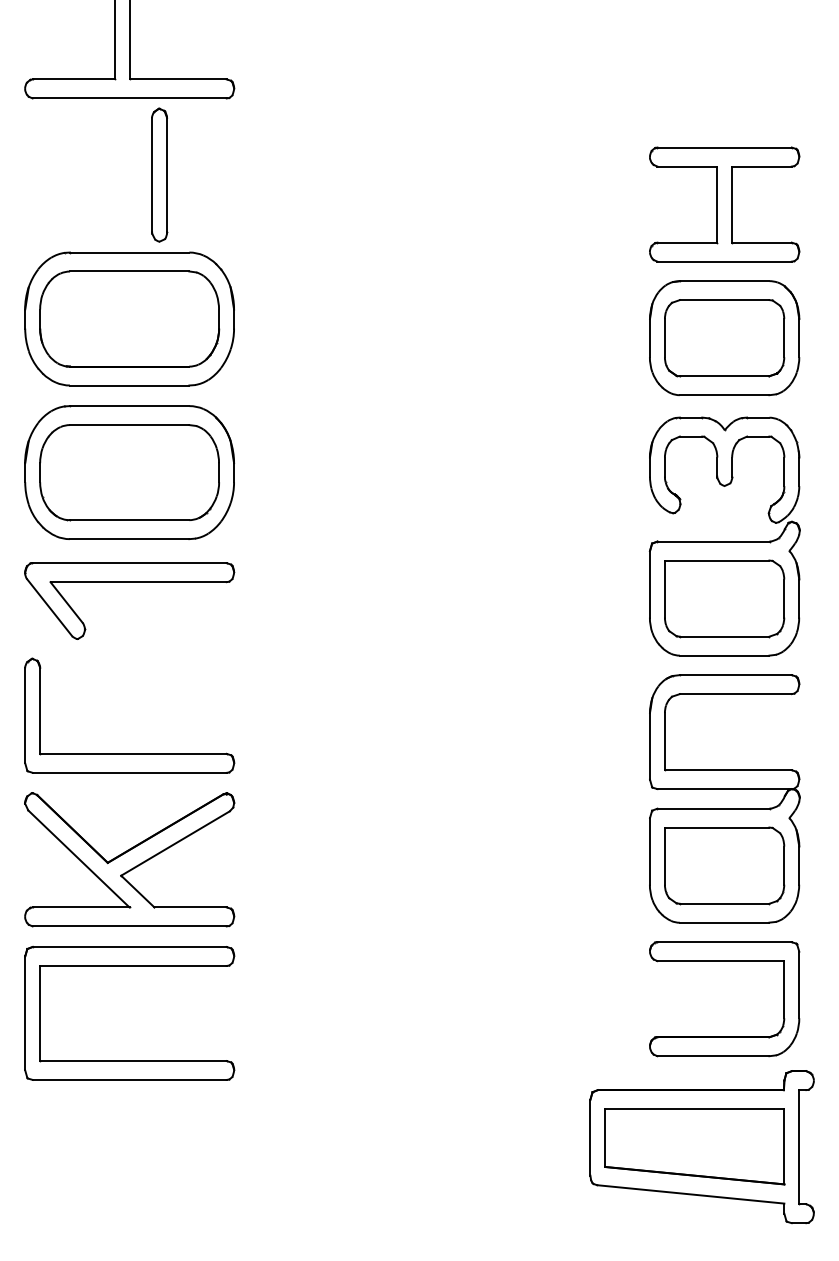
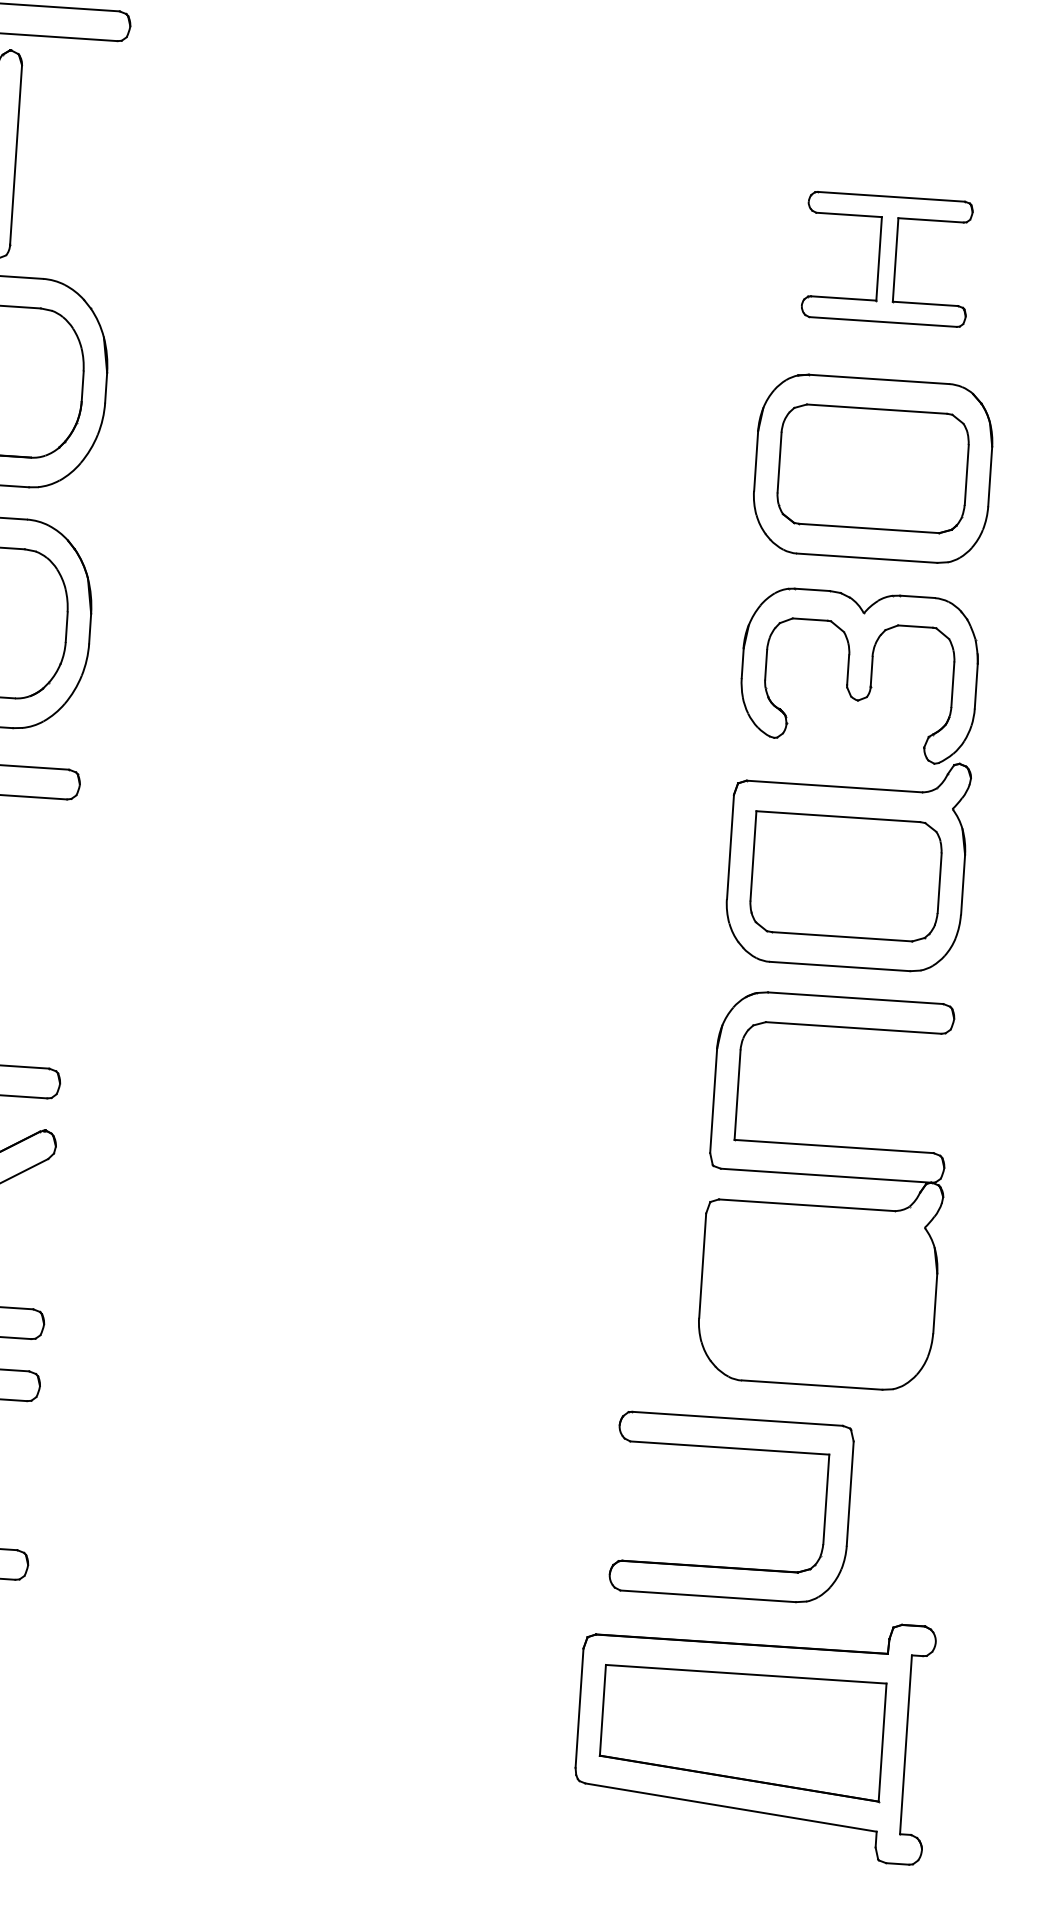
part: (724, 204) -> (886, 259), size x0.7
part: (724, 865) -> (818, 1295), removed
part: (724, 1036) -> (727, 1566), moved

